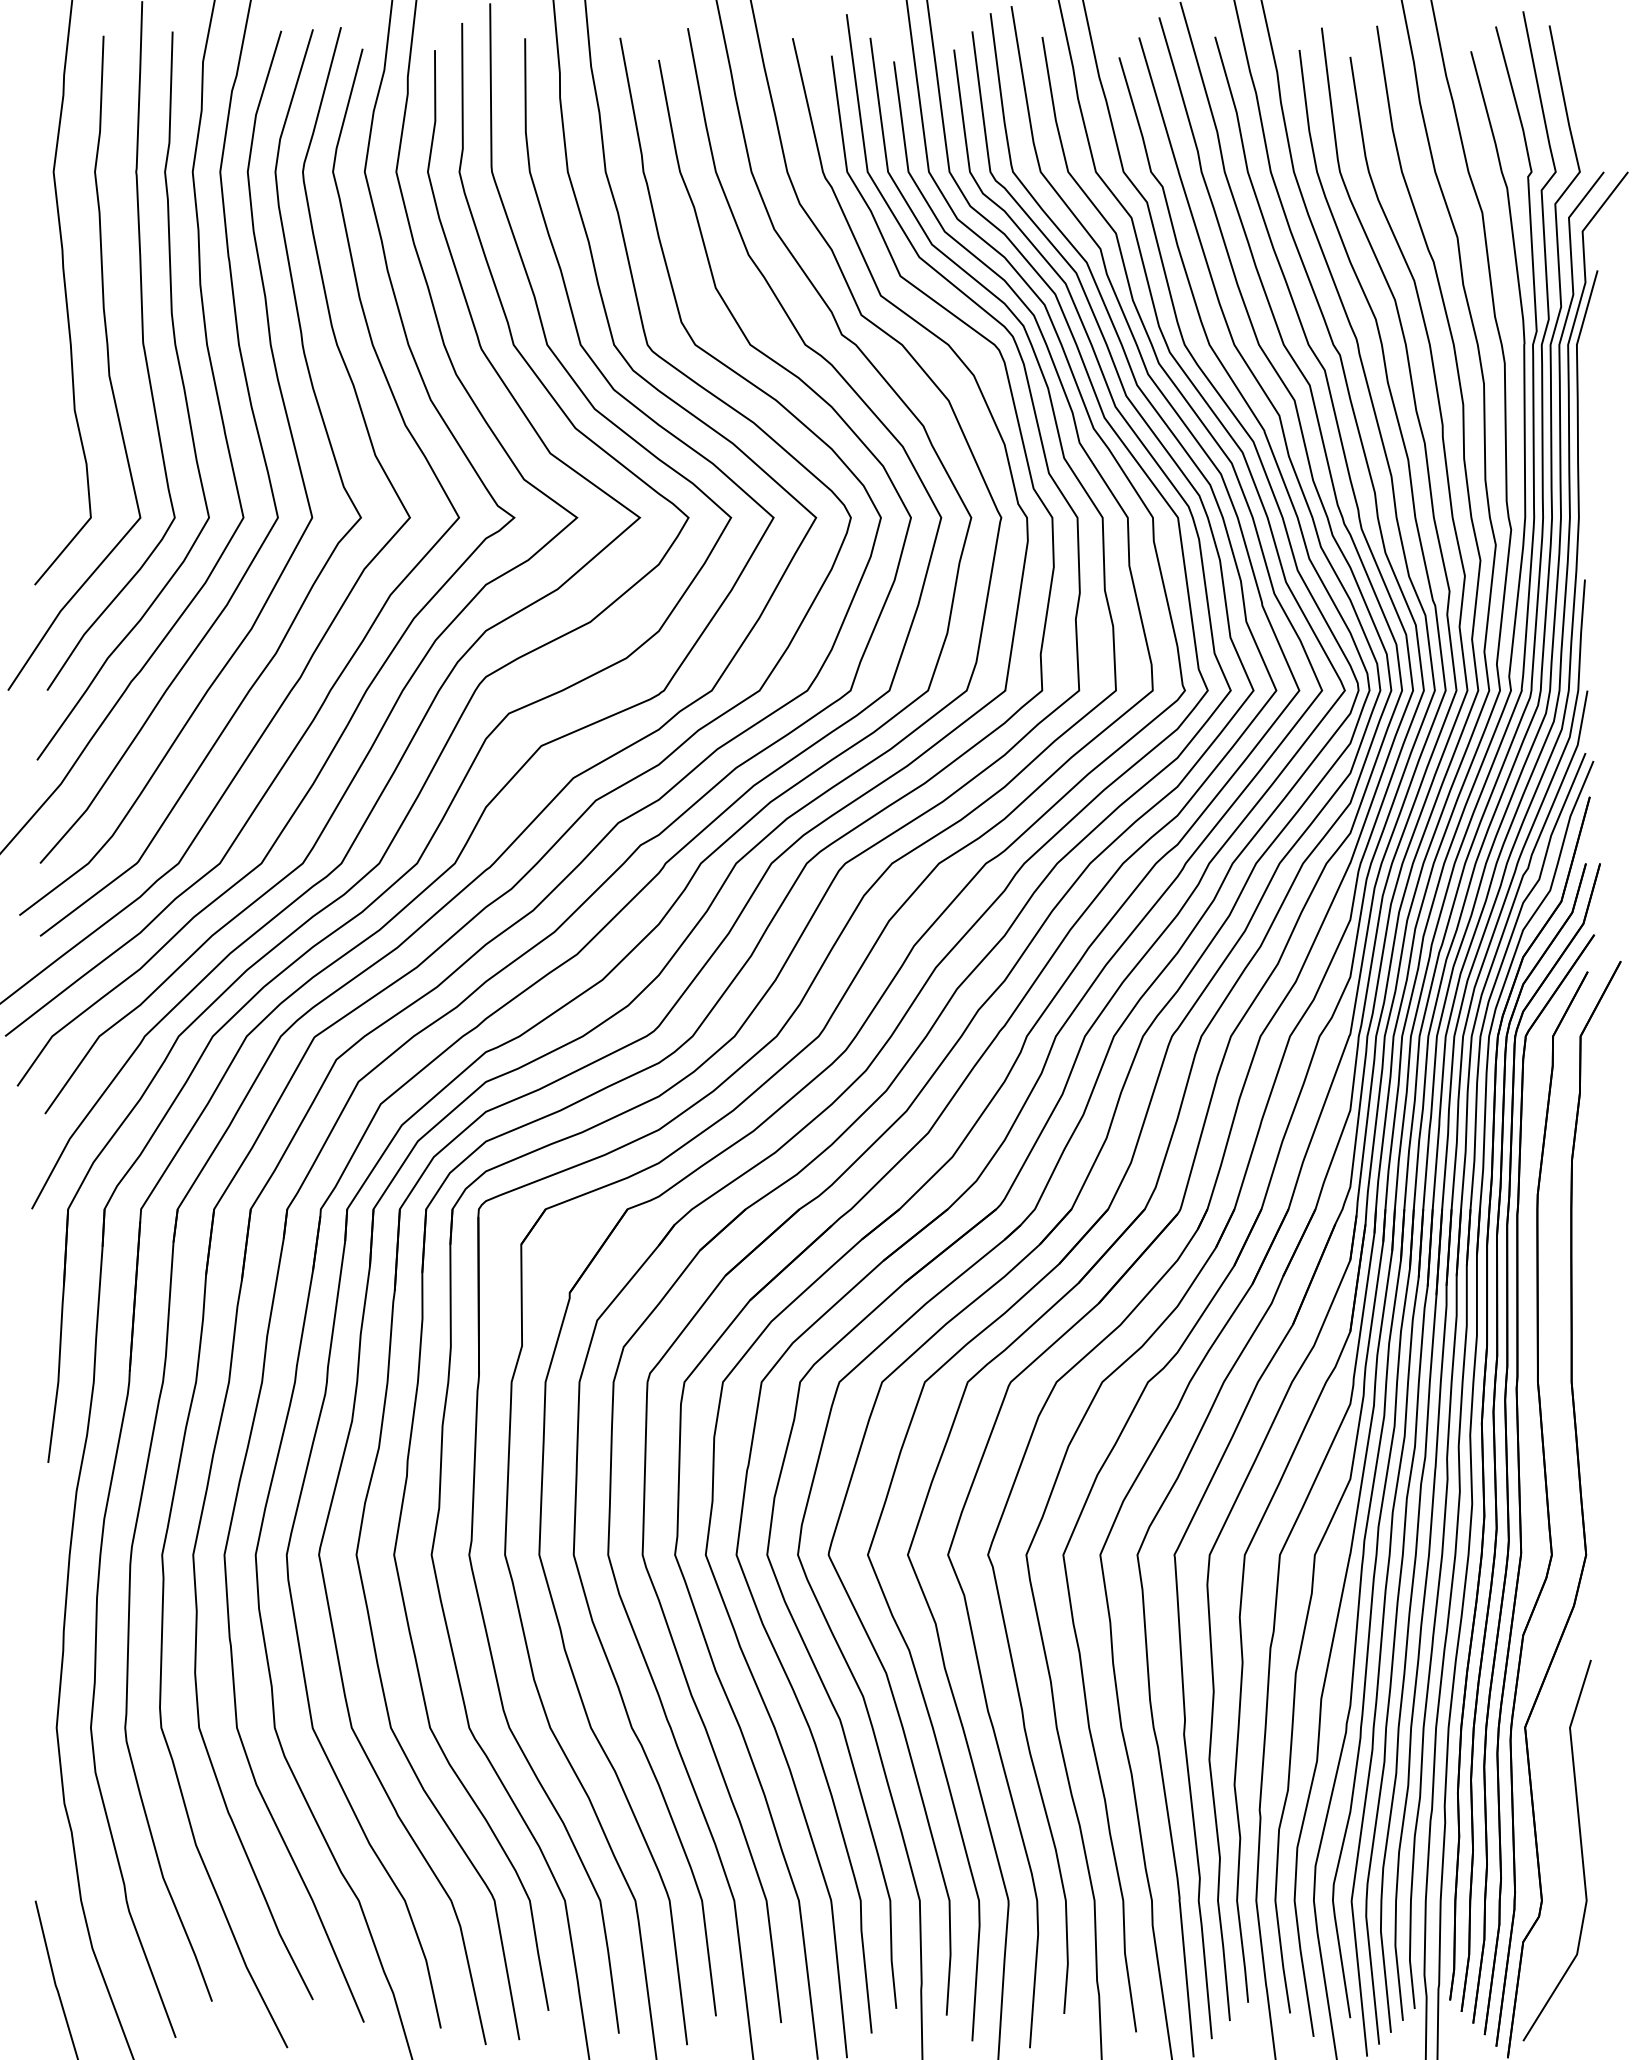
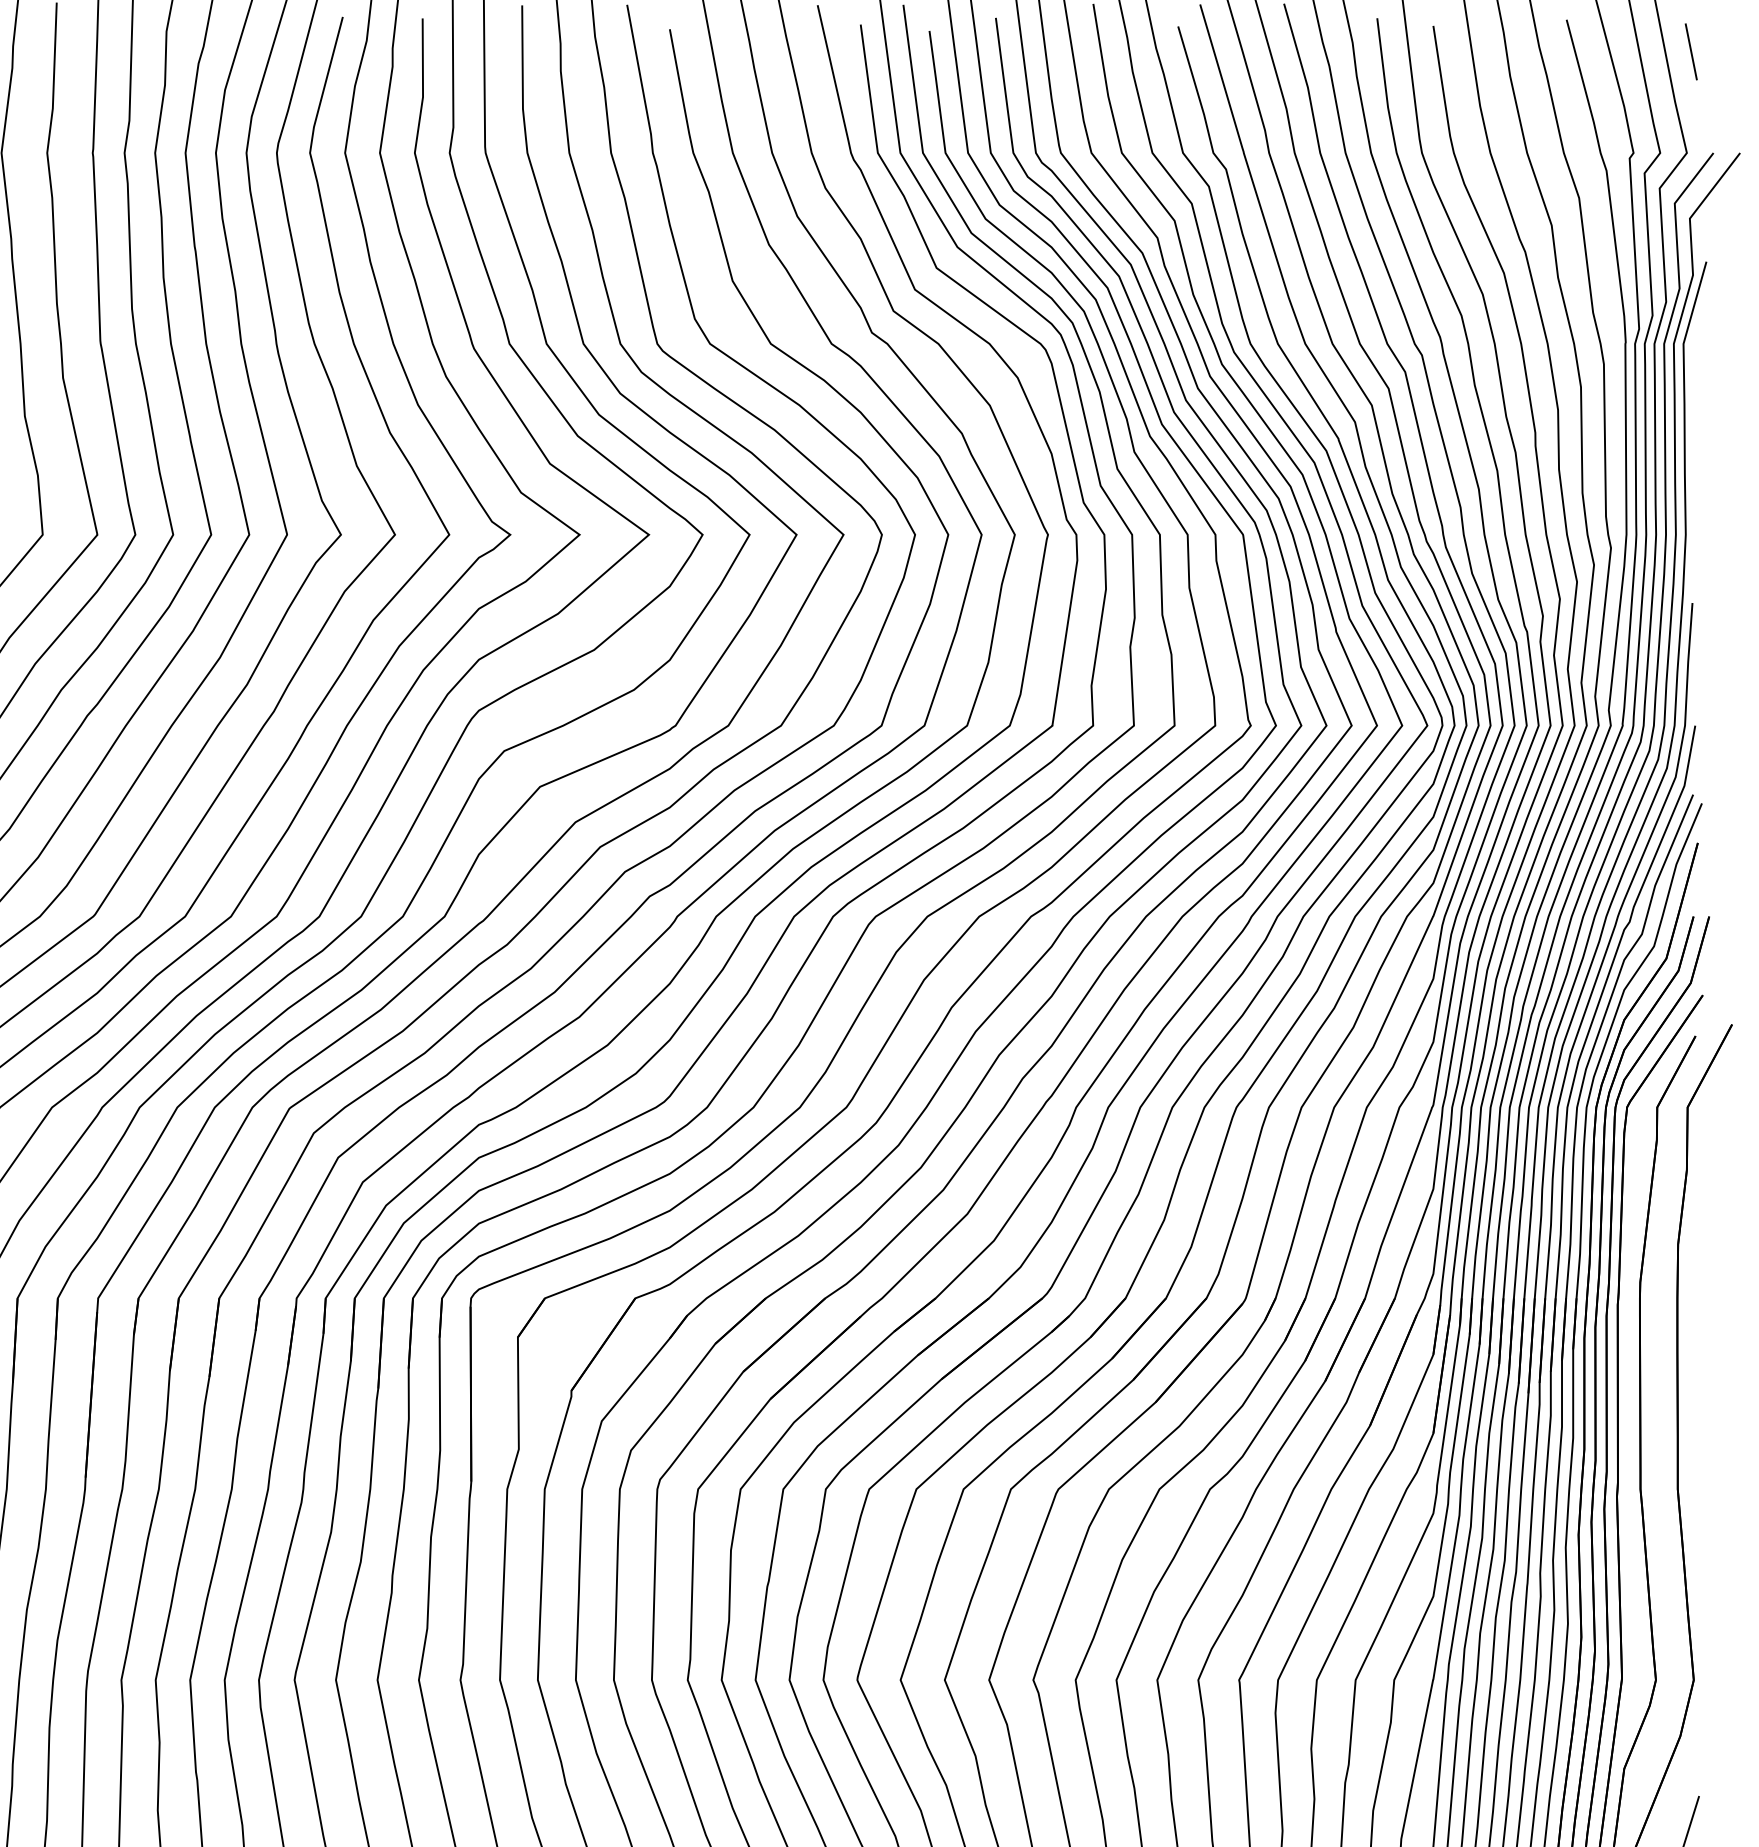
line: (1583, 80) -> (1690, 51), added

